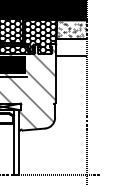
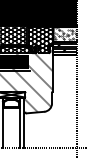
hatch: (70, 46) -> (64, 47), added

